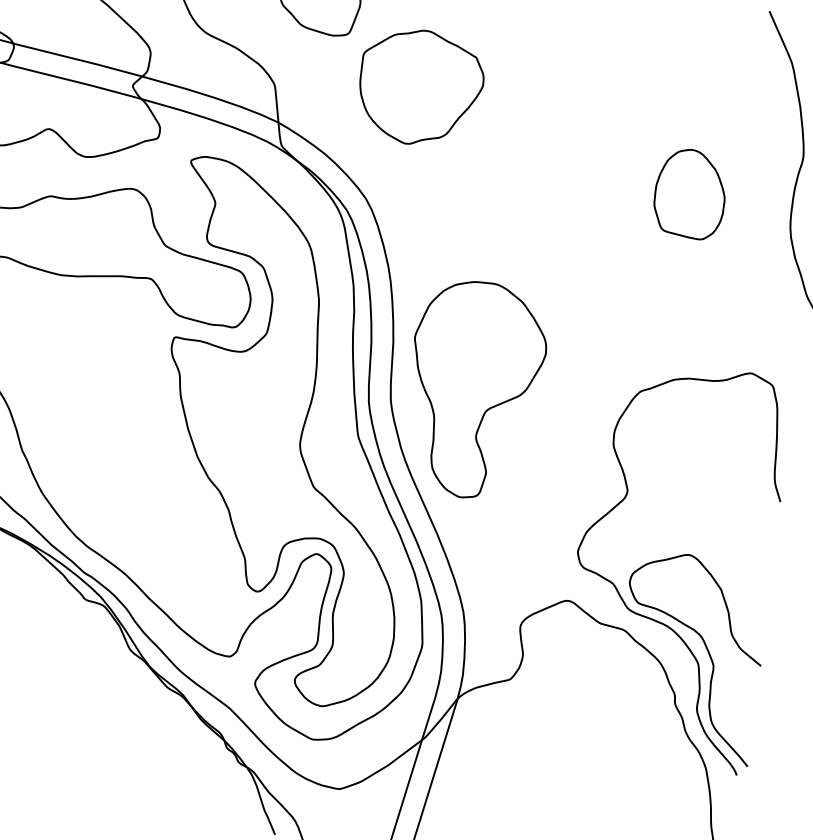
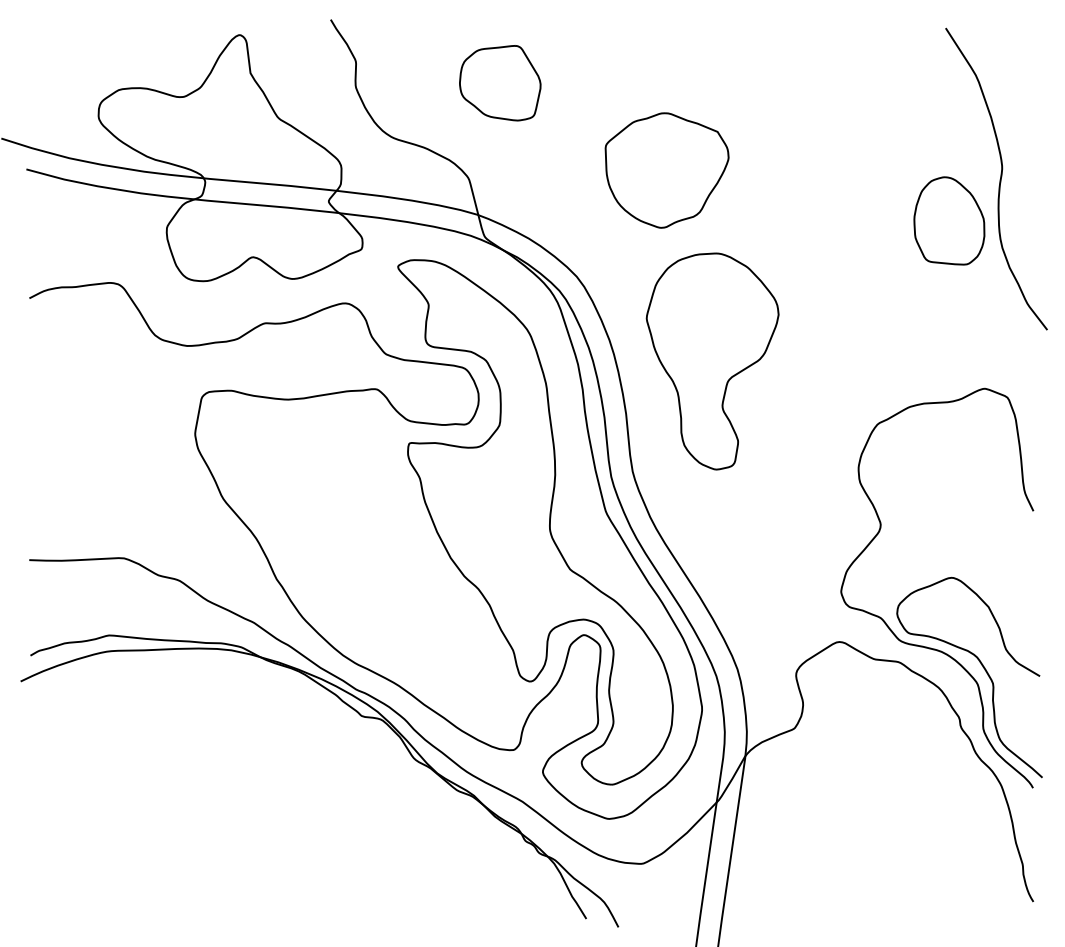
part: (419, 87) -> (666, 170), moved
part: (690, 193) -> (949, 220), moved
part: (473, 389) -> (712, 361), moved

